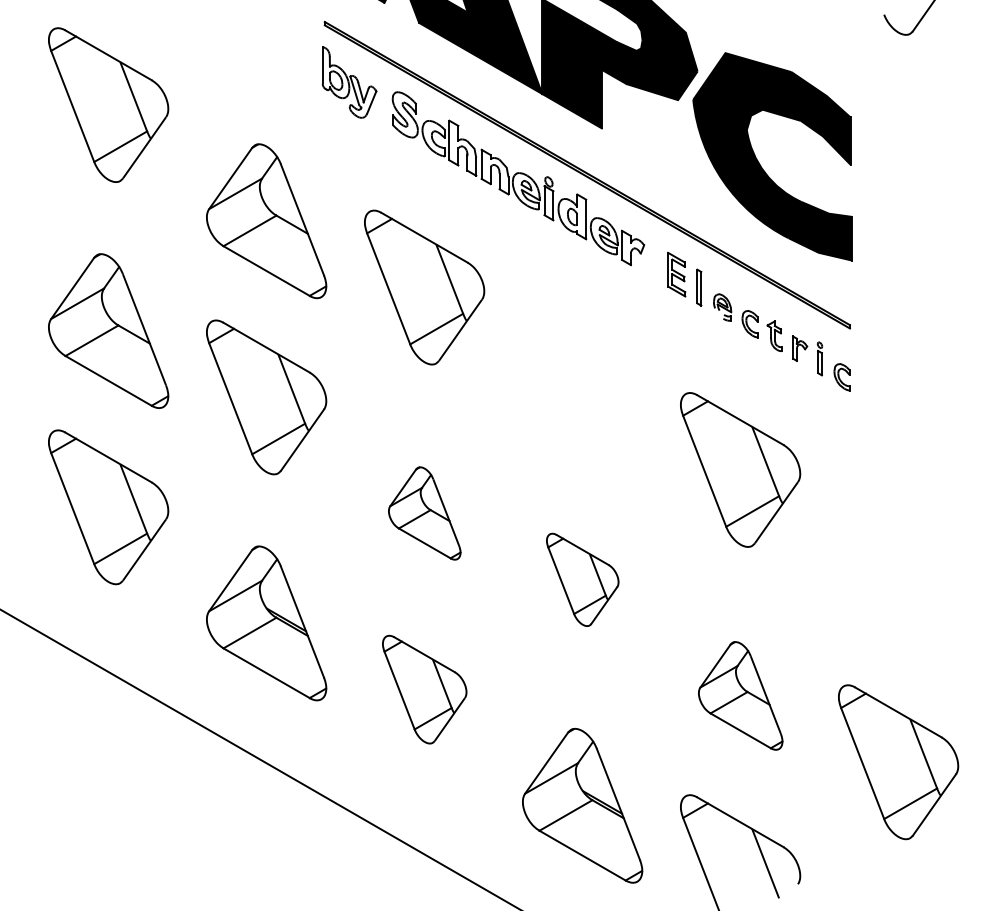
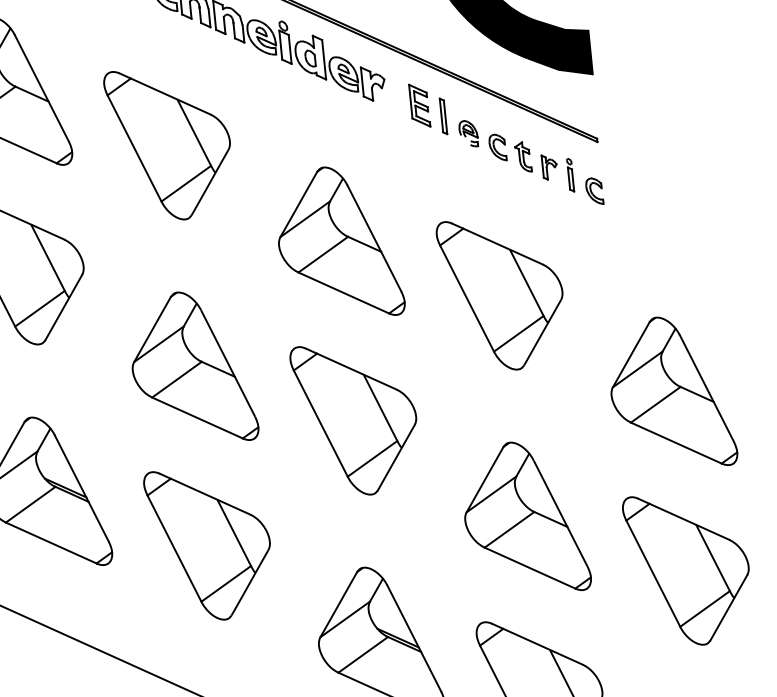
part: (582, 403) -> (338, 243), added
part: (424, 513) -> (192, 368), size x1.67
part: (582, 579) -> (356, 418), size x1.67
part: (898, 585) -> (671, 392), added
part: (424, 689) -> (209, 543), size x1.43
part: (740, 695) -> (524, 518), size x1.43

